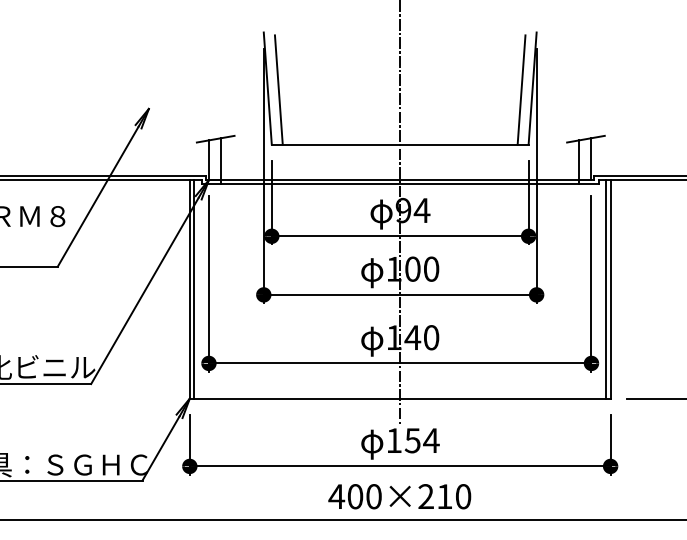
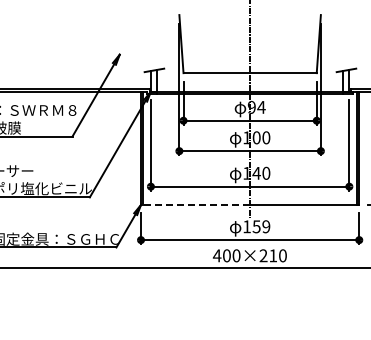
line: (279, 89) -> (187, 44), removed
line: (522, 89) -> (313, 44), removed
line: (294, 397) -> (195, 204), solid -> dashed
text: (431, 440) -> (266, 226), 154 -> 159

